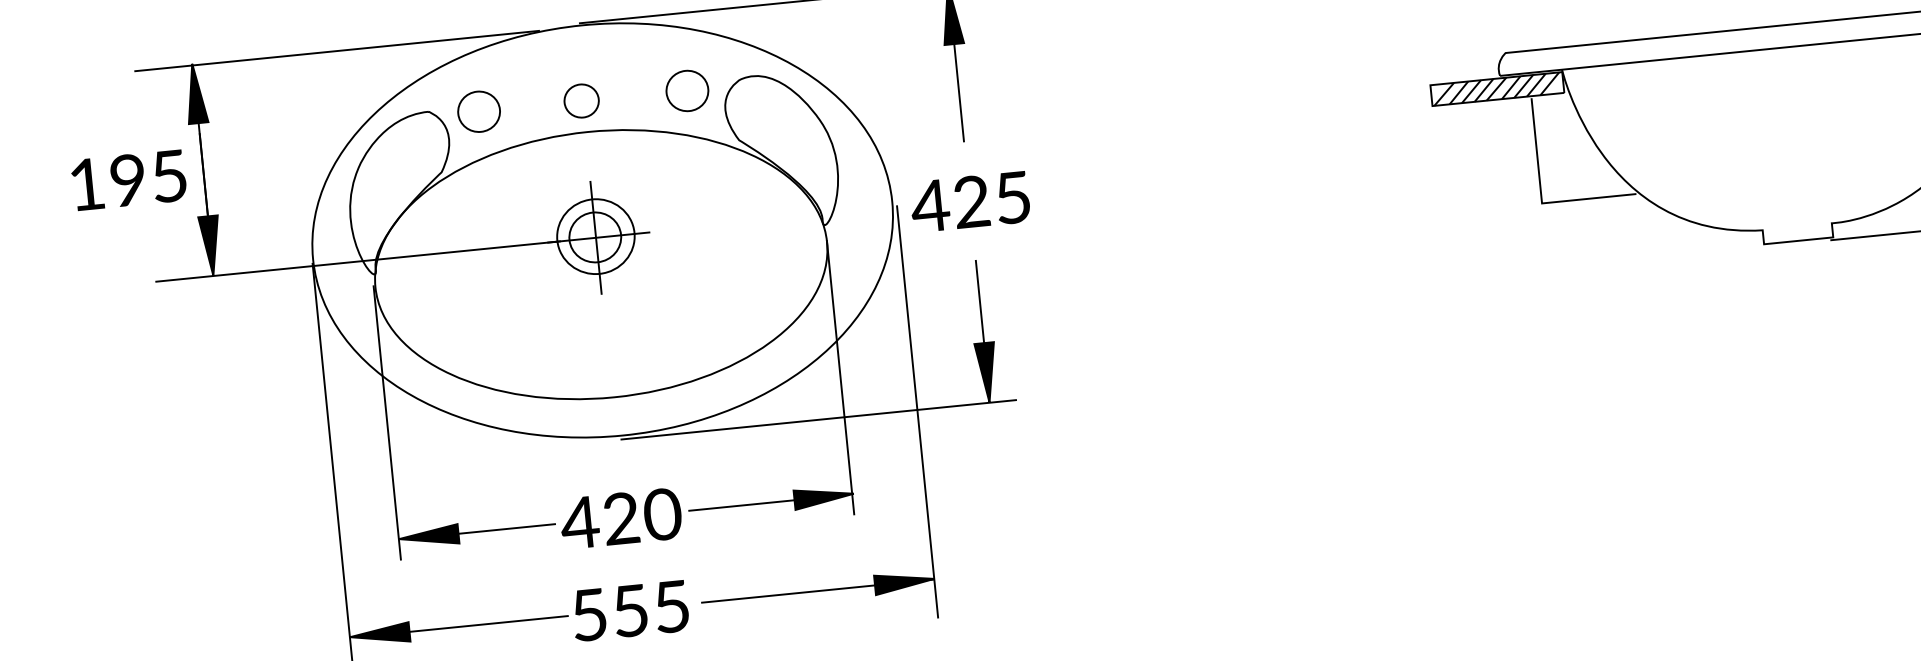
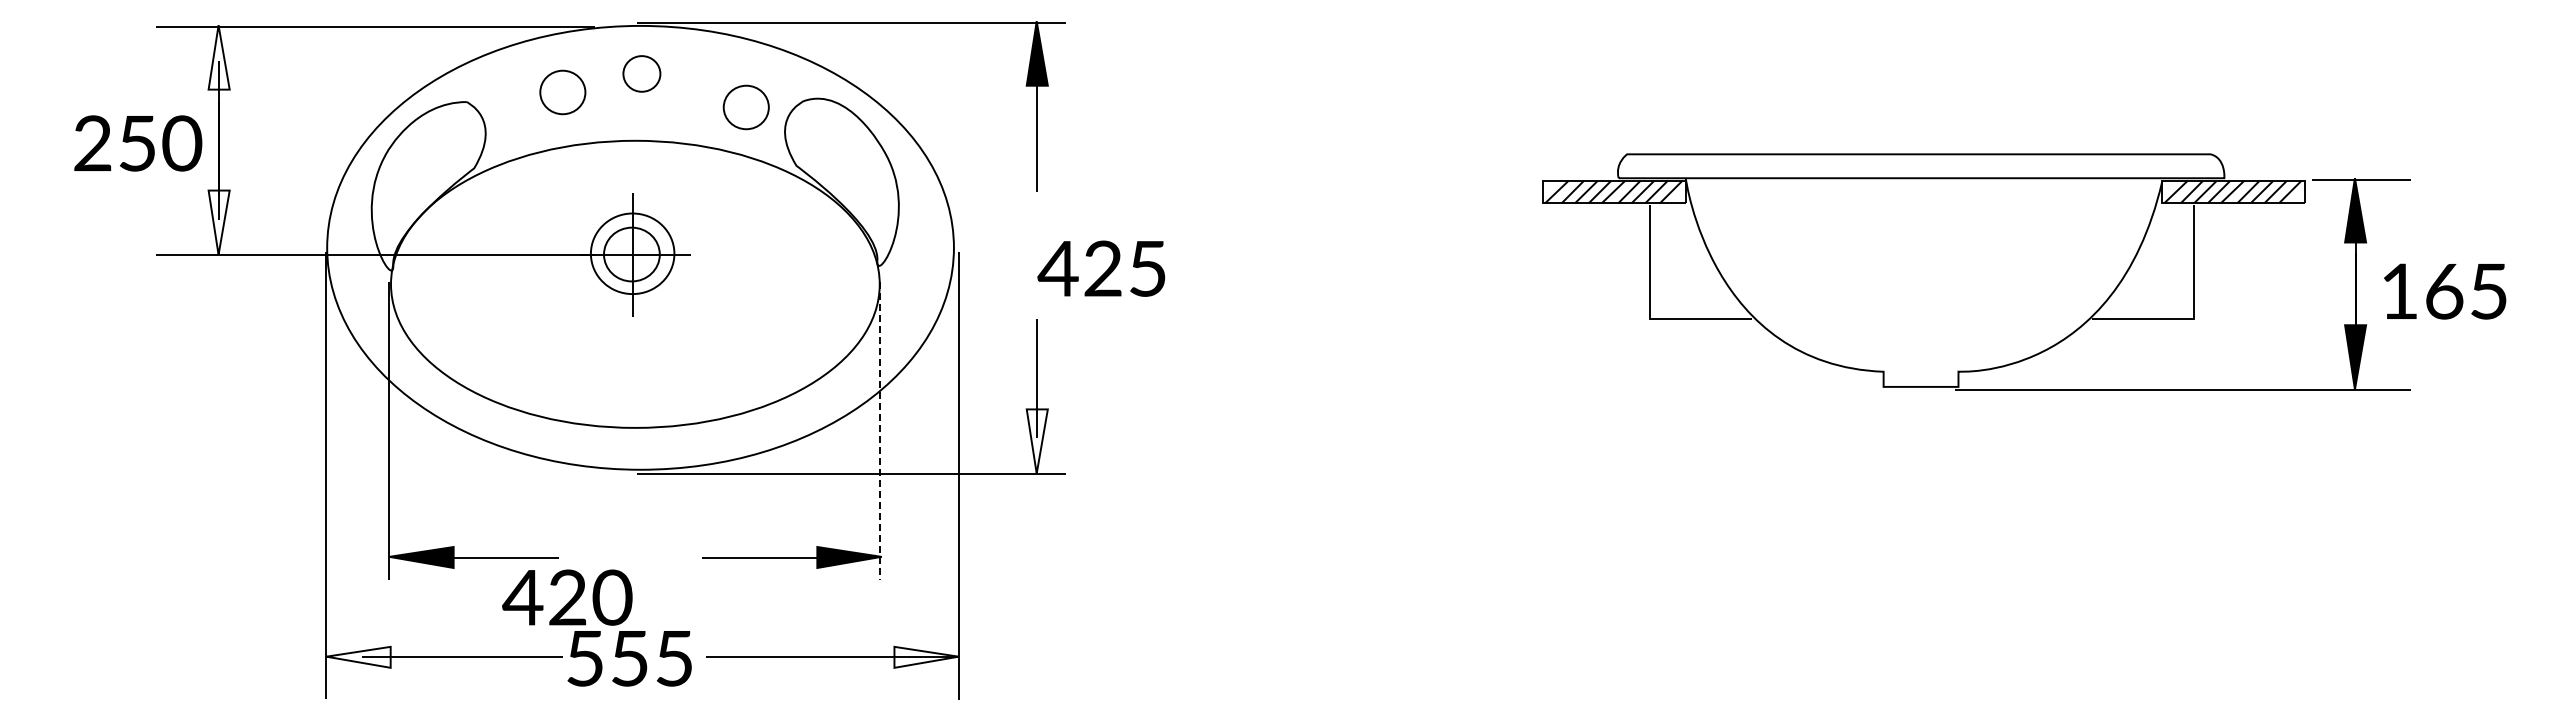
fill: (195, 93) -> (218, 57), removed
part: (581, 100) -> (641, 73), moved
part: (478, 111) -> (562, 92), moved
text: (129, 180) -> (138, 143), 195 -> 250
text: (970, 201) -> (1101, 268), moved
fill: (210, 245) -> (218, 222), removed
fill: (986, 372) -> (1036, 441), removed
line: (840, 378) -> (879, 431), solid -> dashed
text: (621, 518) -> (567, 597), moved
fill: (904, 581) -> (926, 656), removed
fill: (379, 634) -> (358, 656), removed

